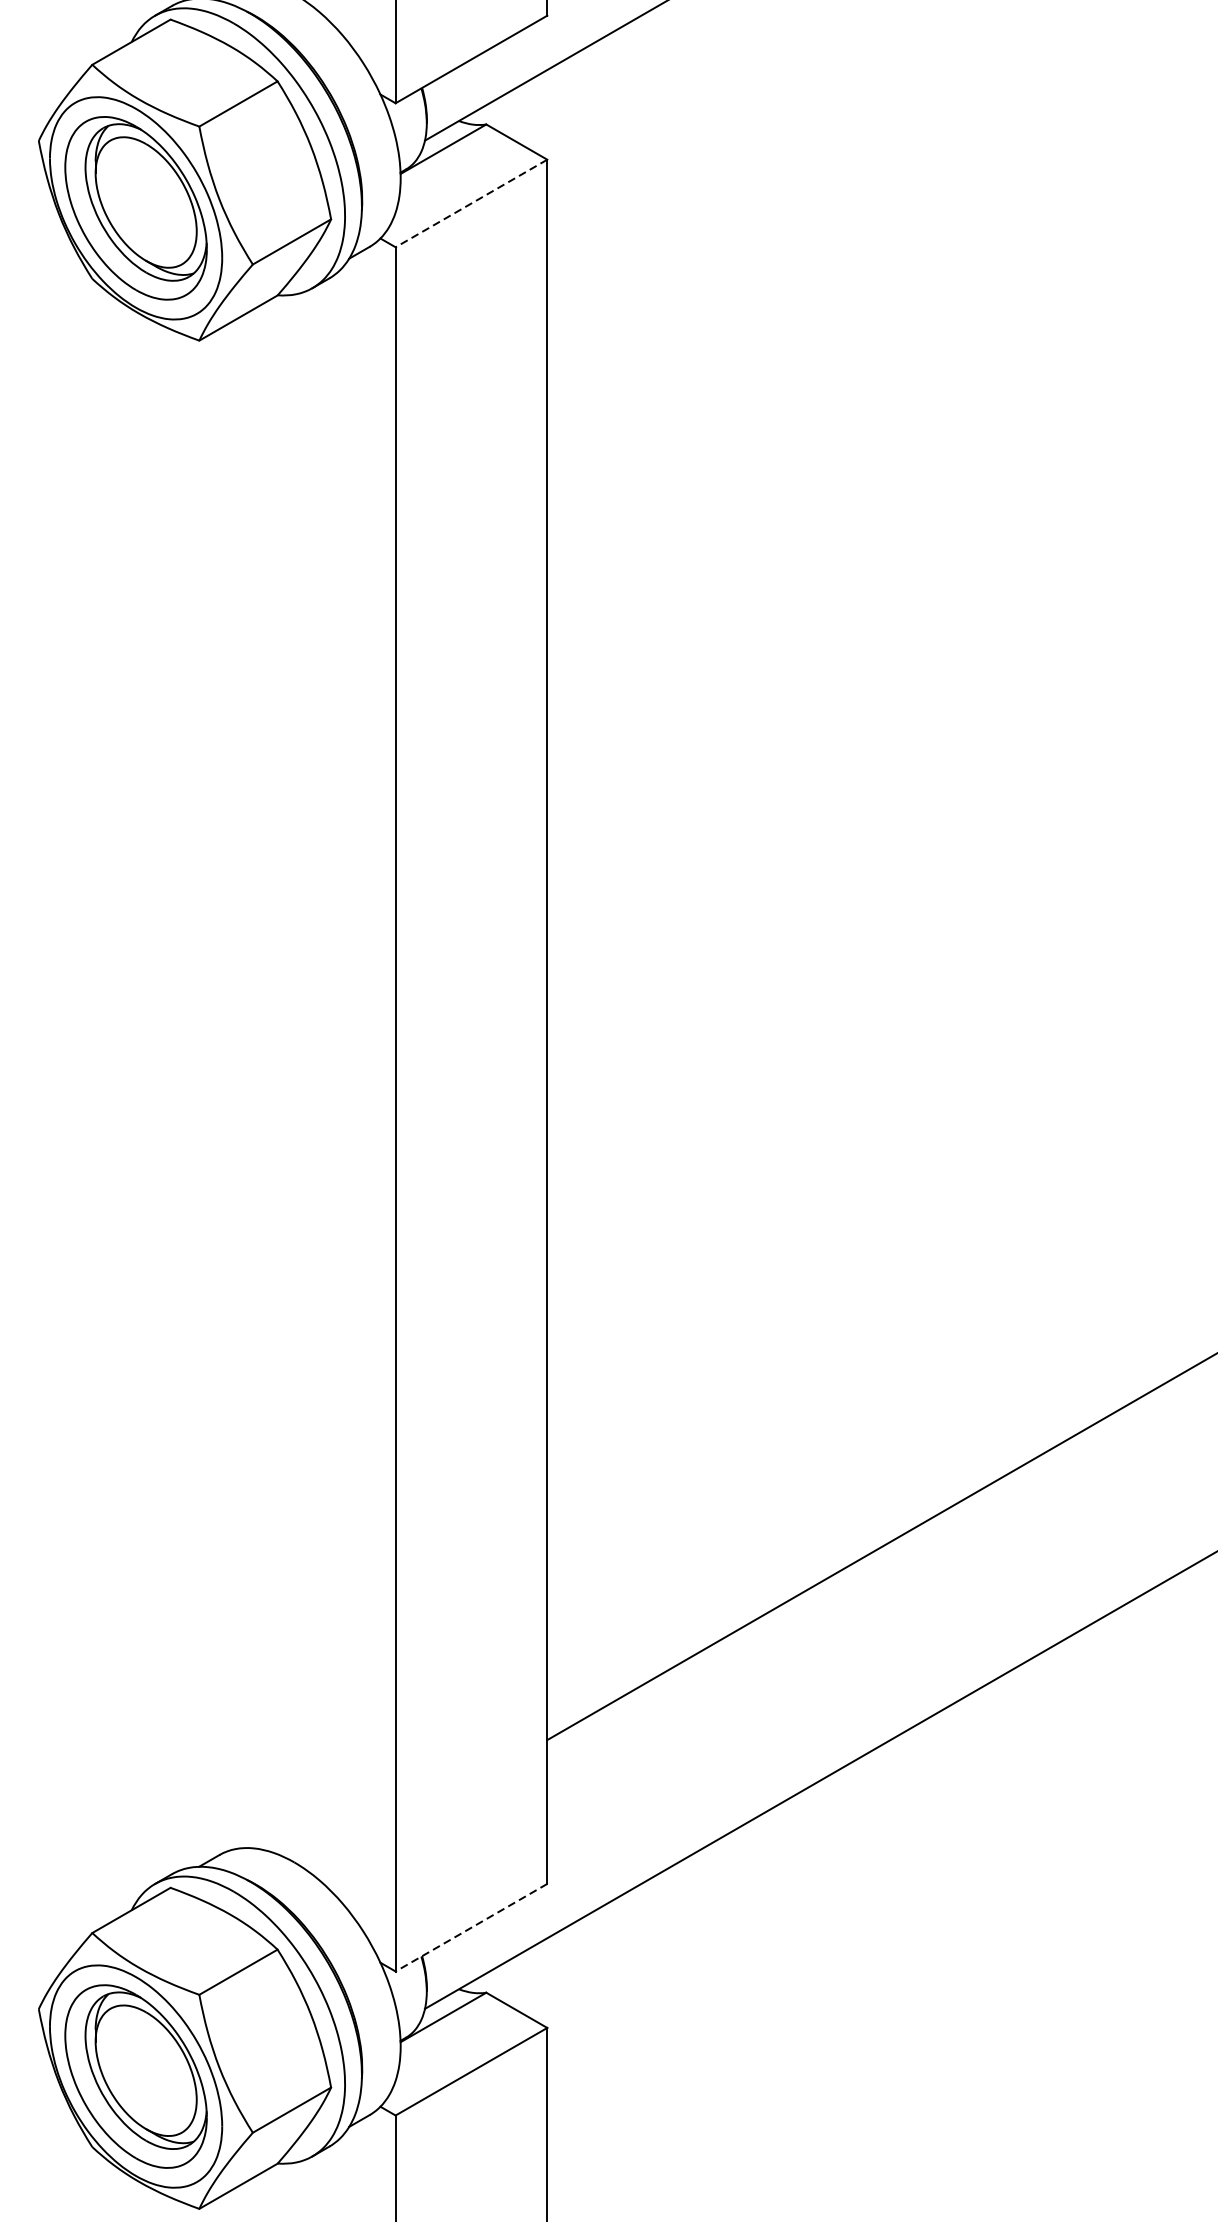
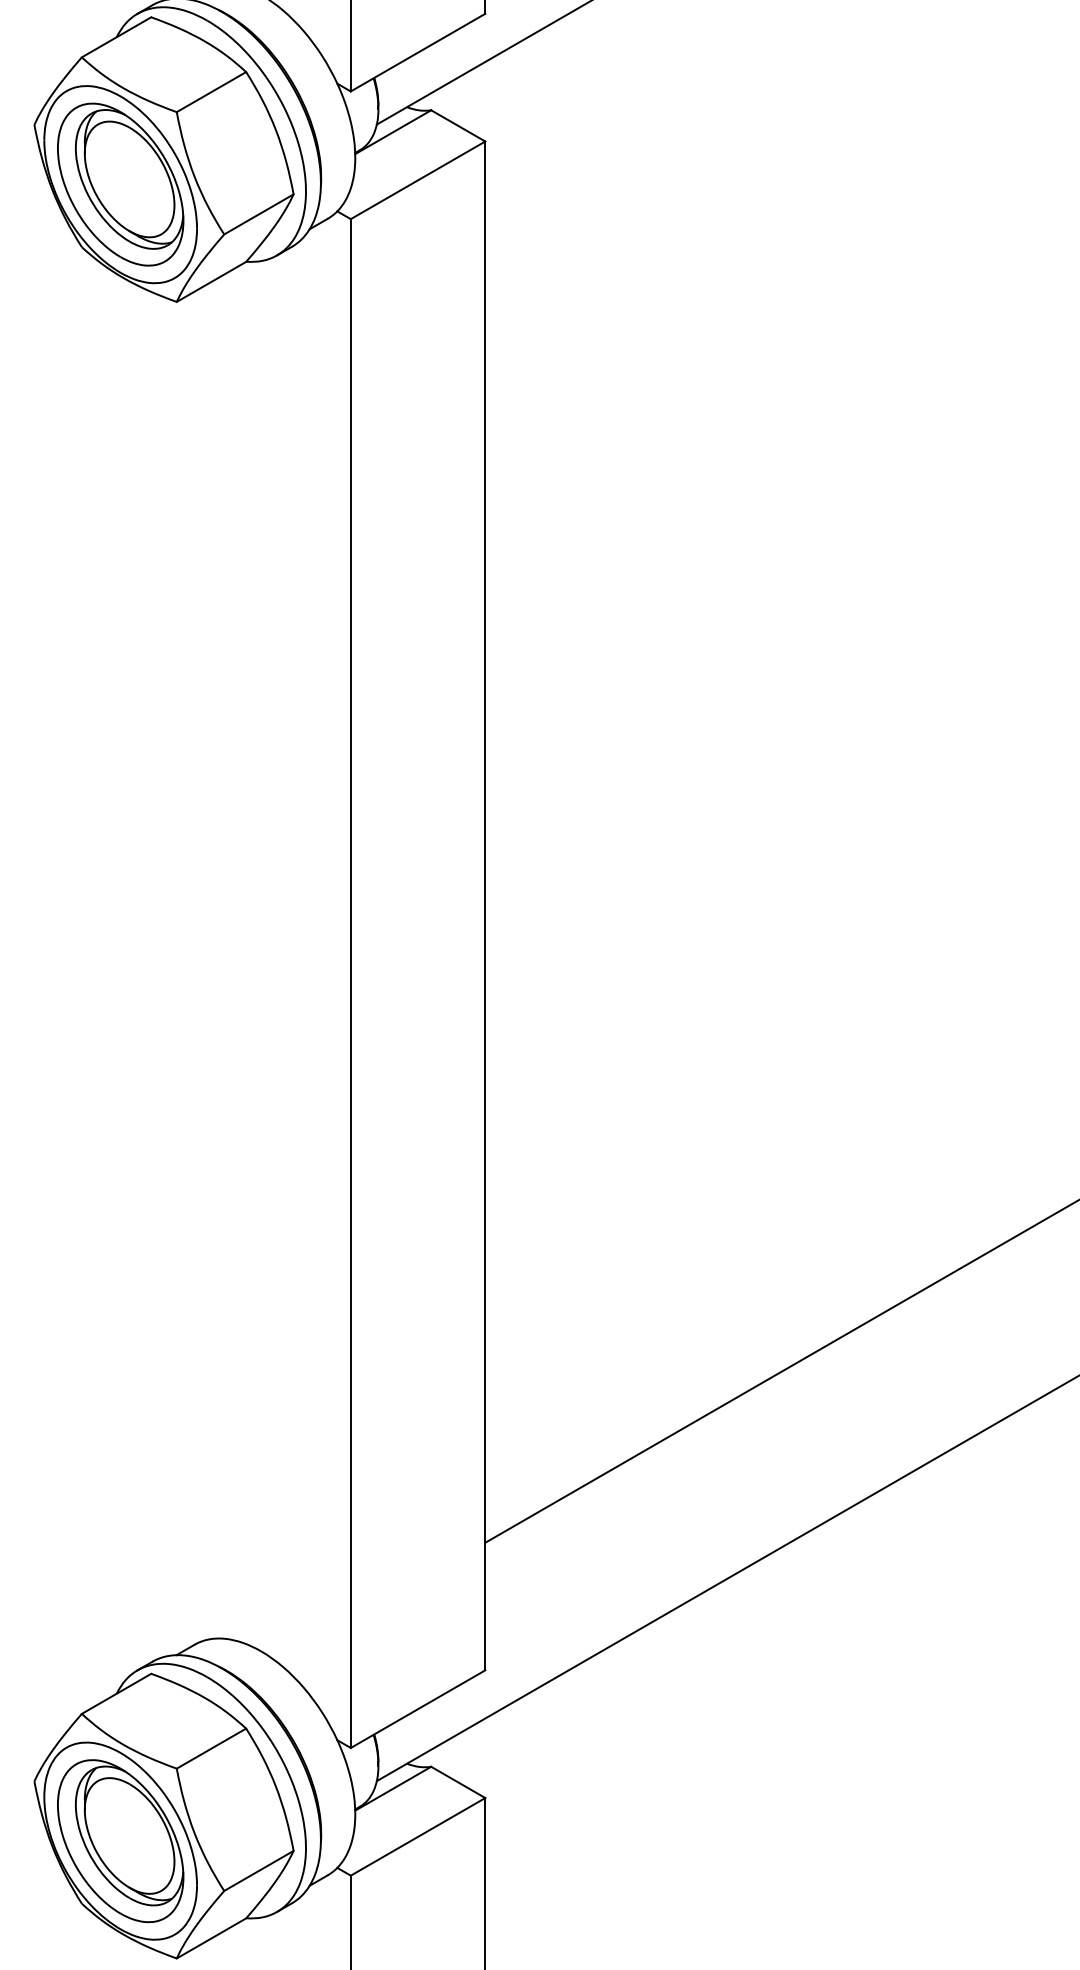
line: (471, 203) -> (418, 180), dashed -> solid
line: (471, 1928) -> (418, 1709), dashed -> solid

